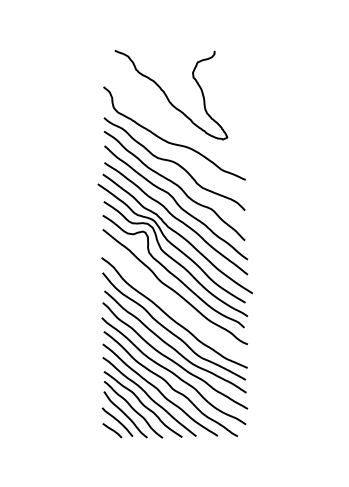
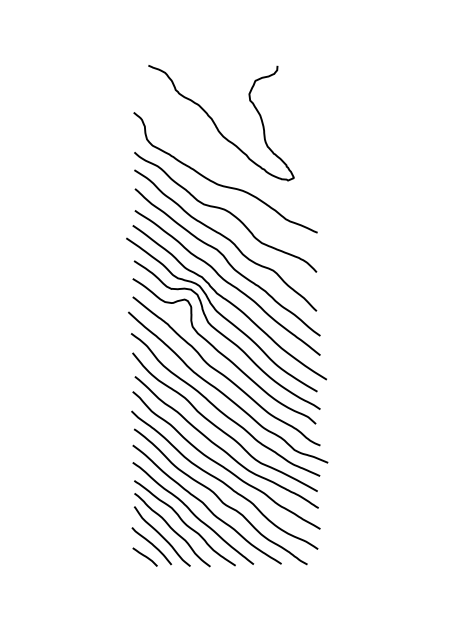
curve: (173, 303) -> (224, 392), added

